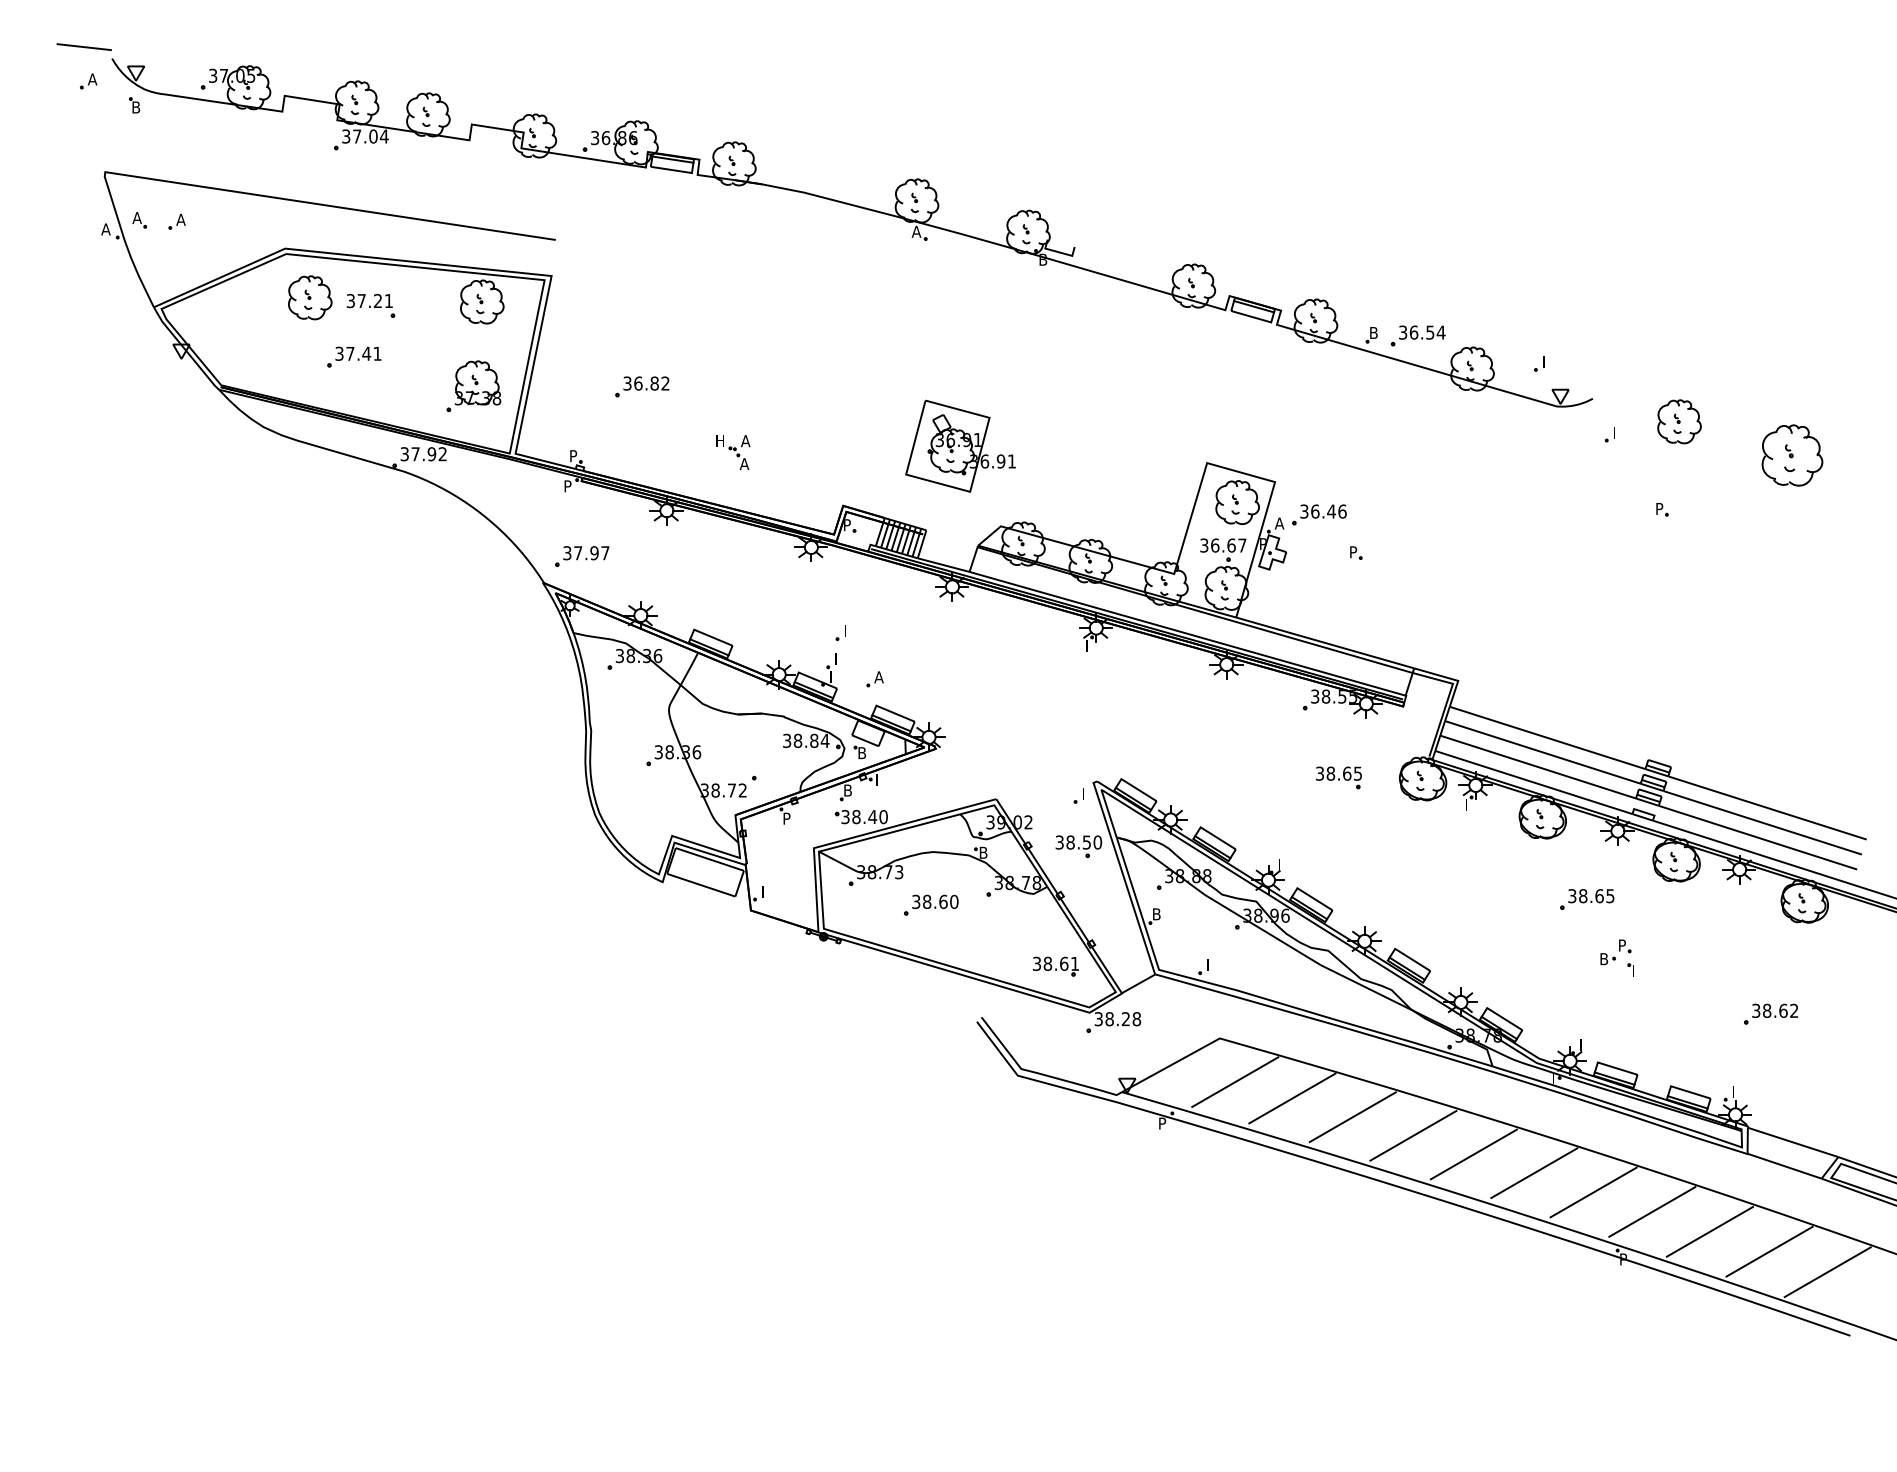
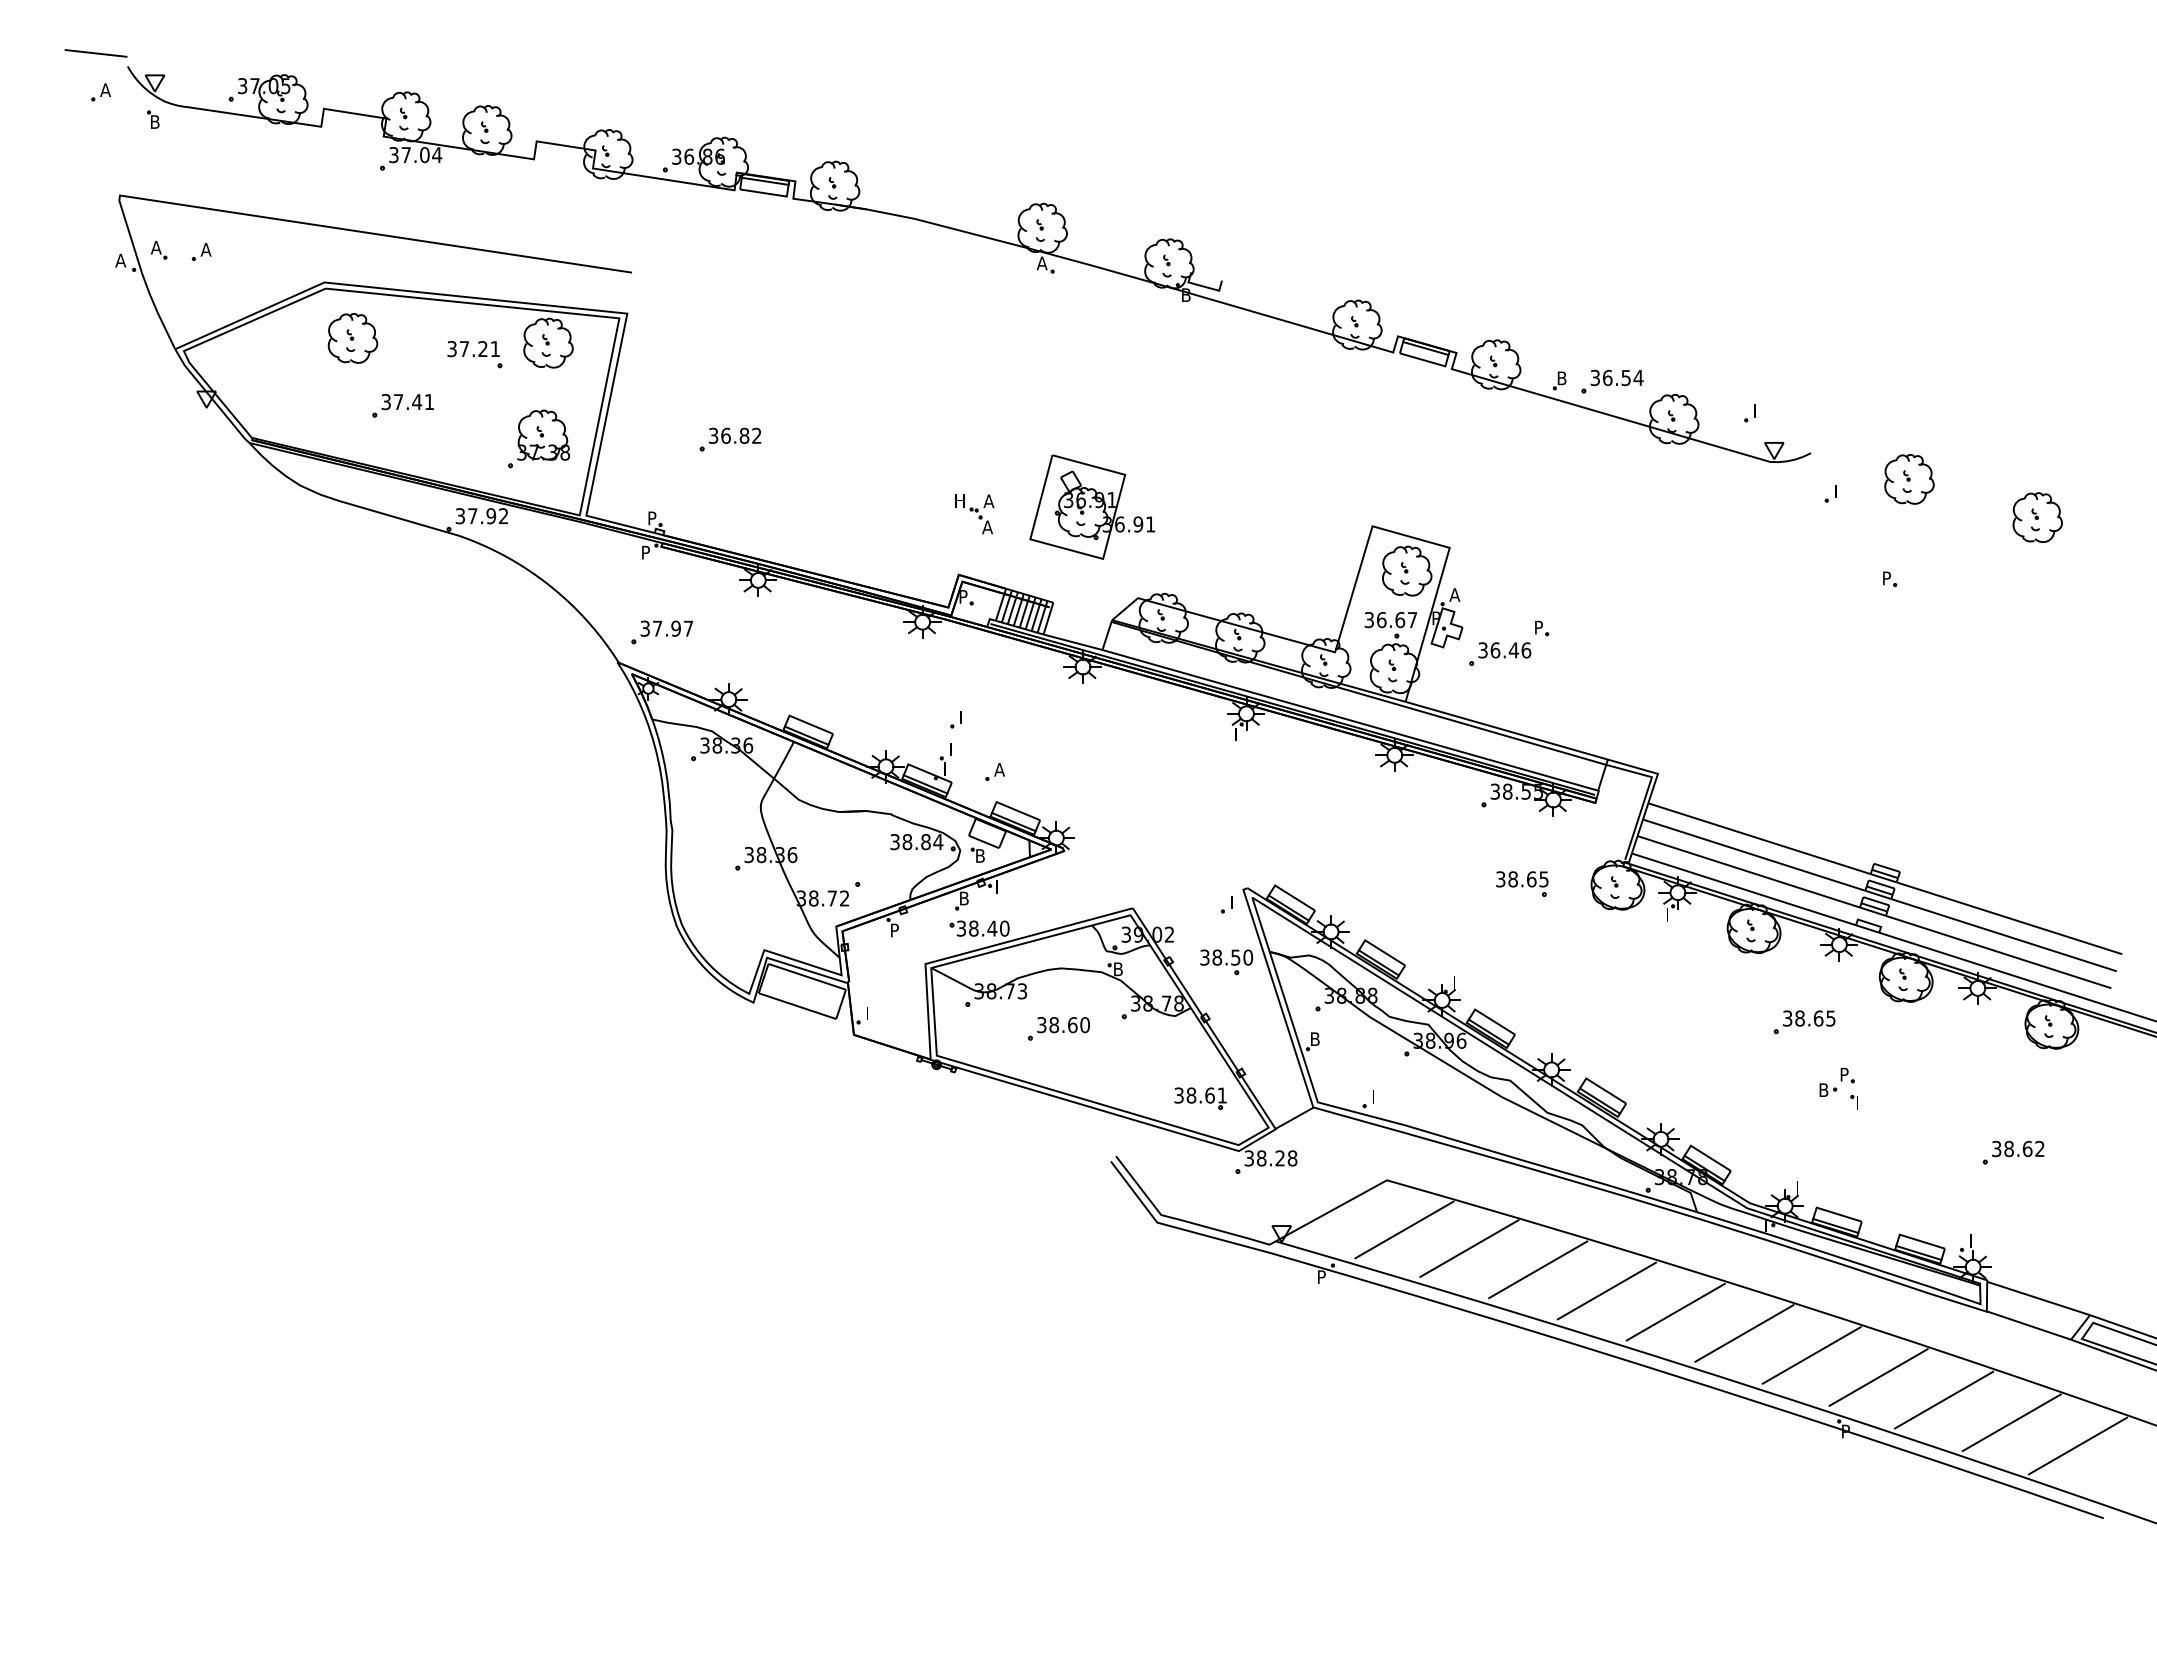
part: (370, 305) -> (474, 354), moved
part: (732, 452) -> (974, 514), moved
part: (1792, 455) -> (2037, 517), size x0.71
part: (1319, 514) -> (1500, 653), moved

